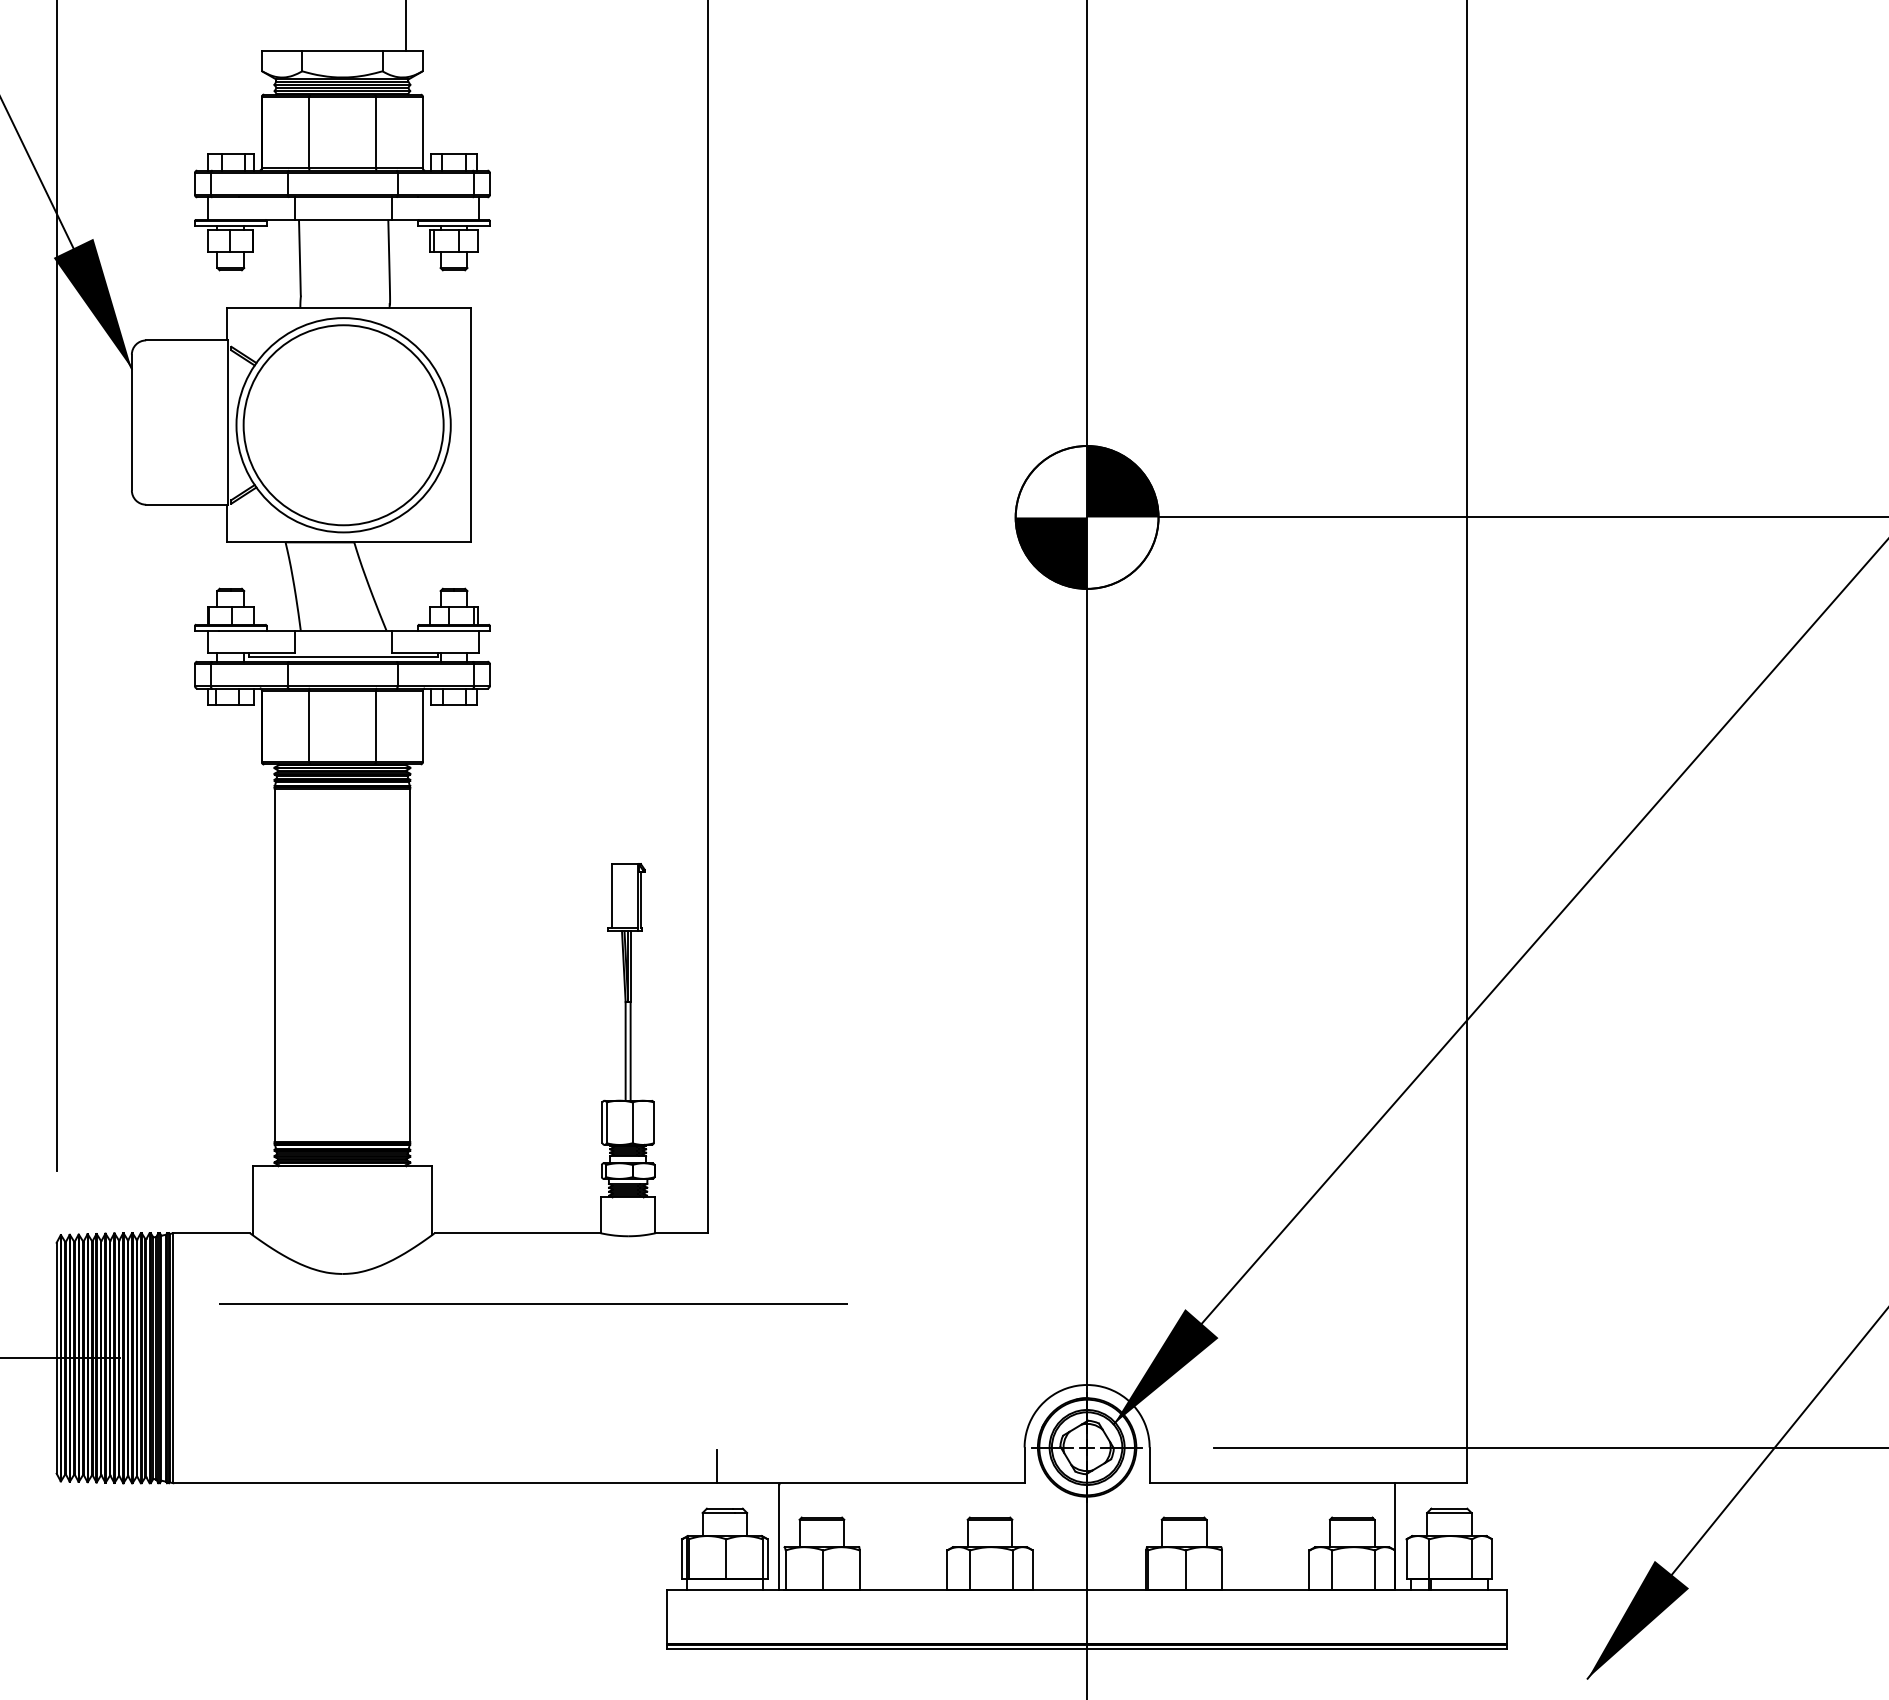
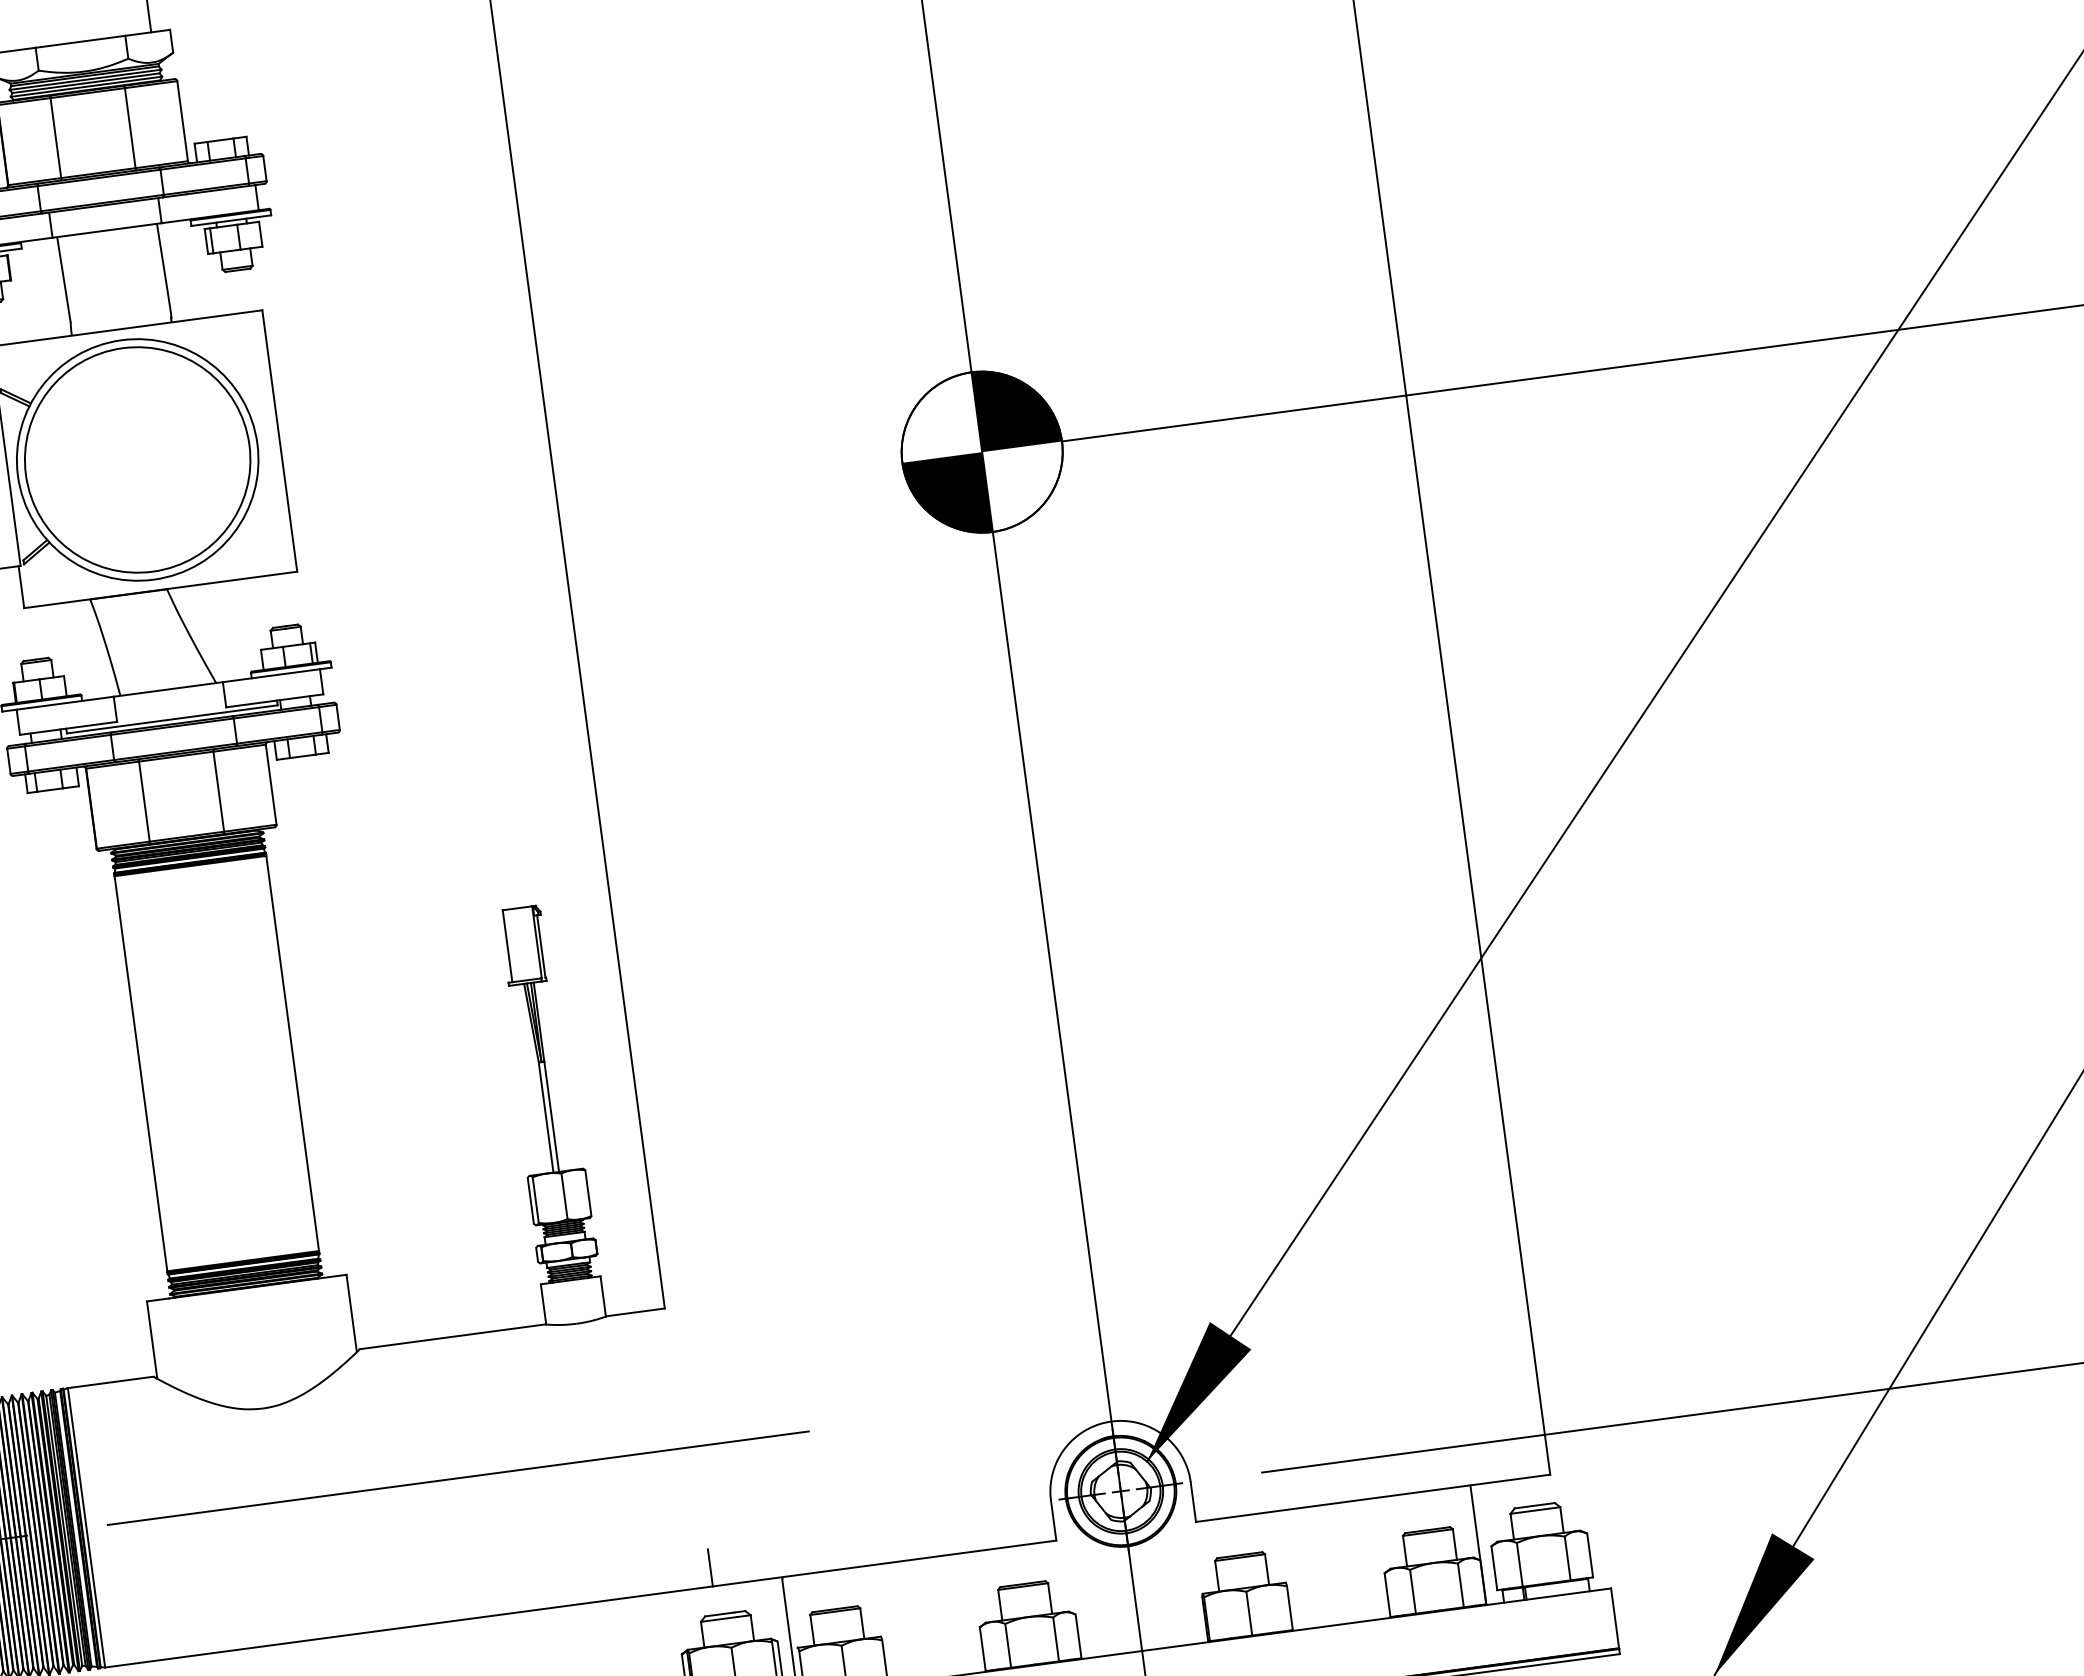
line: (533, 1303) -> (458, 1477), moved

